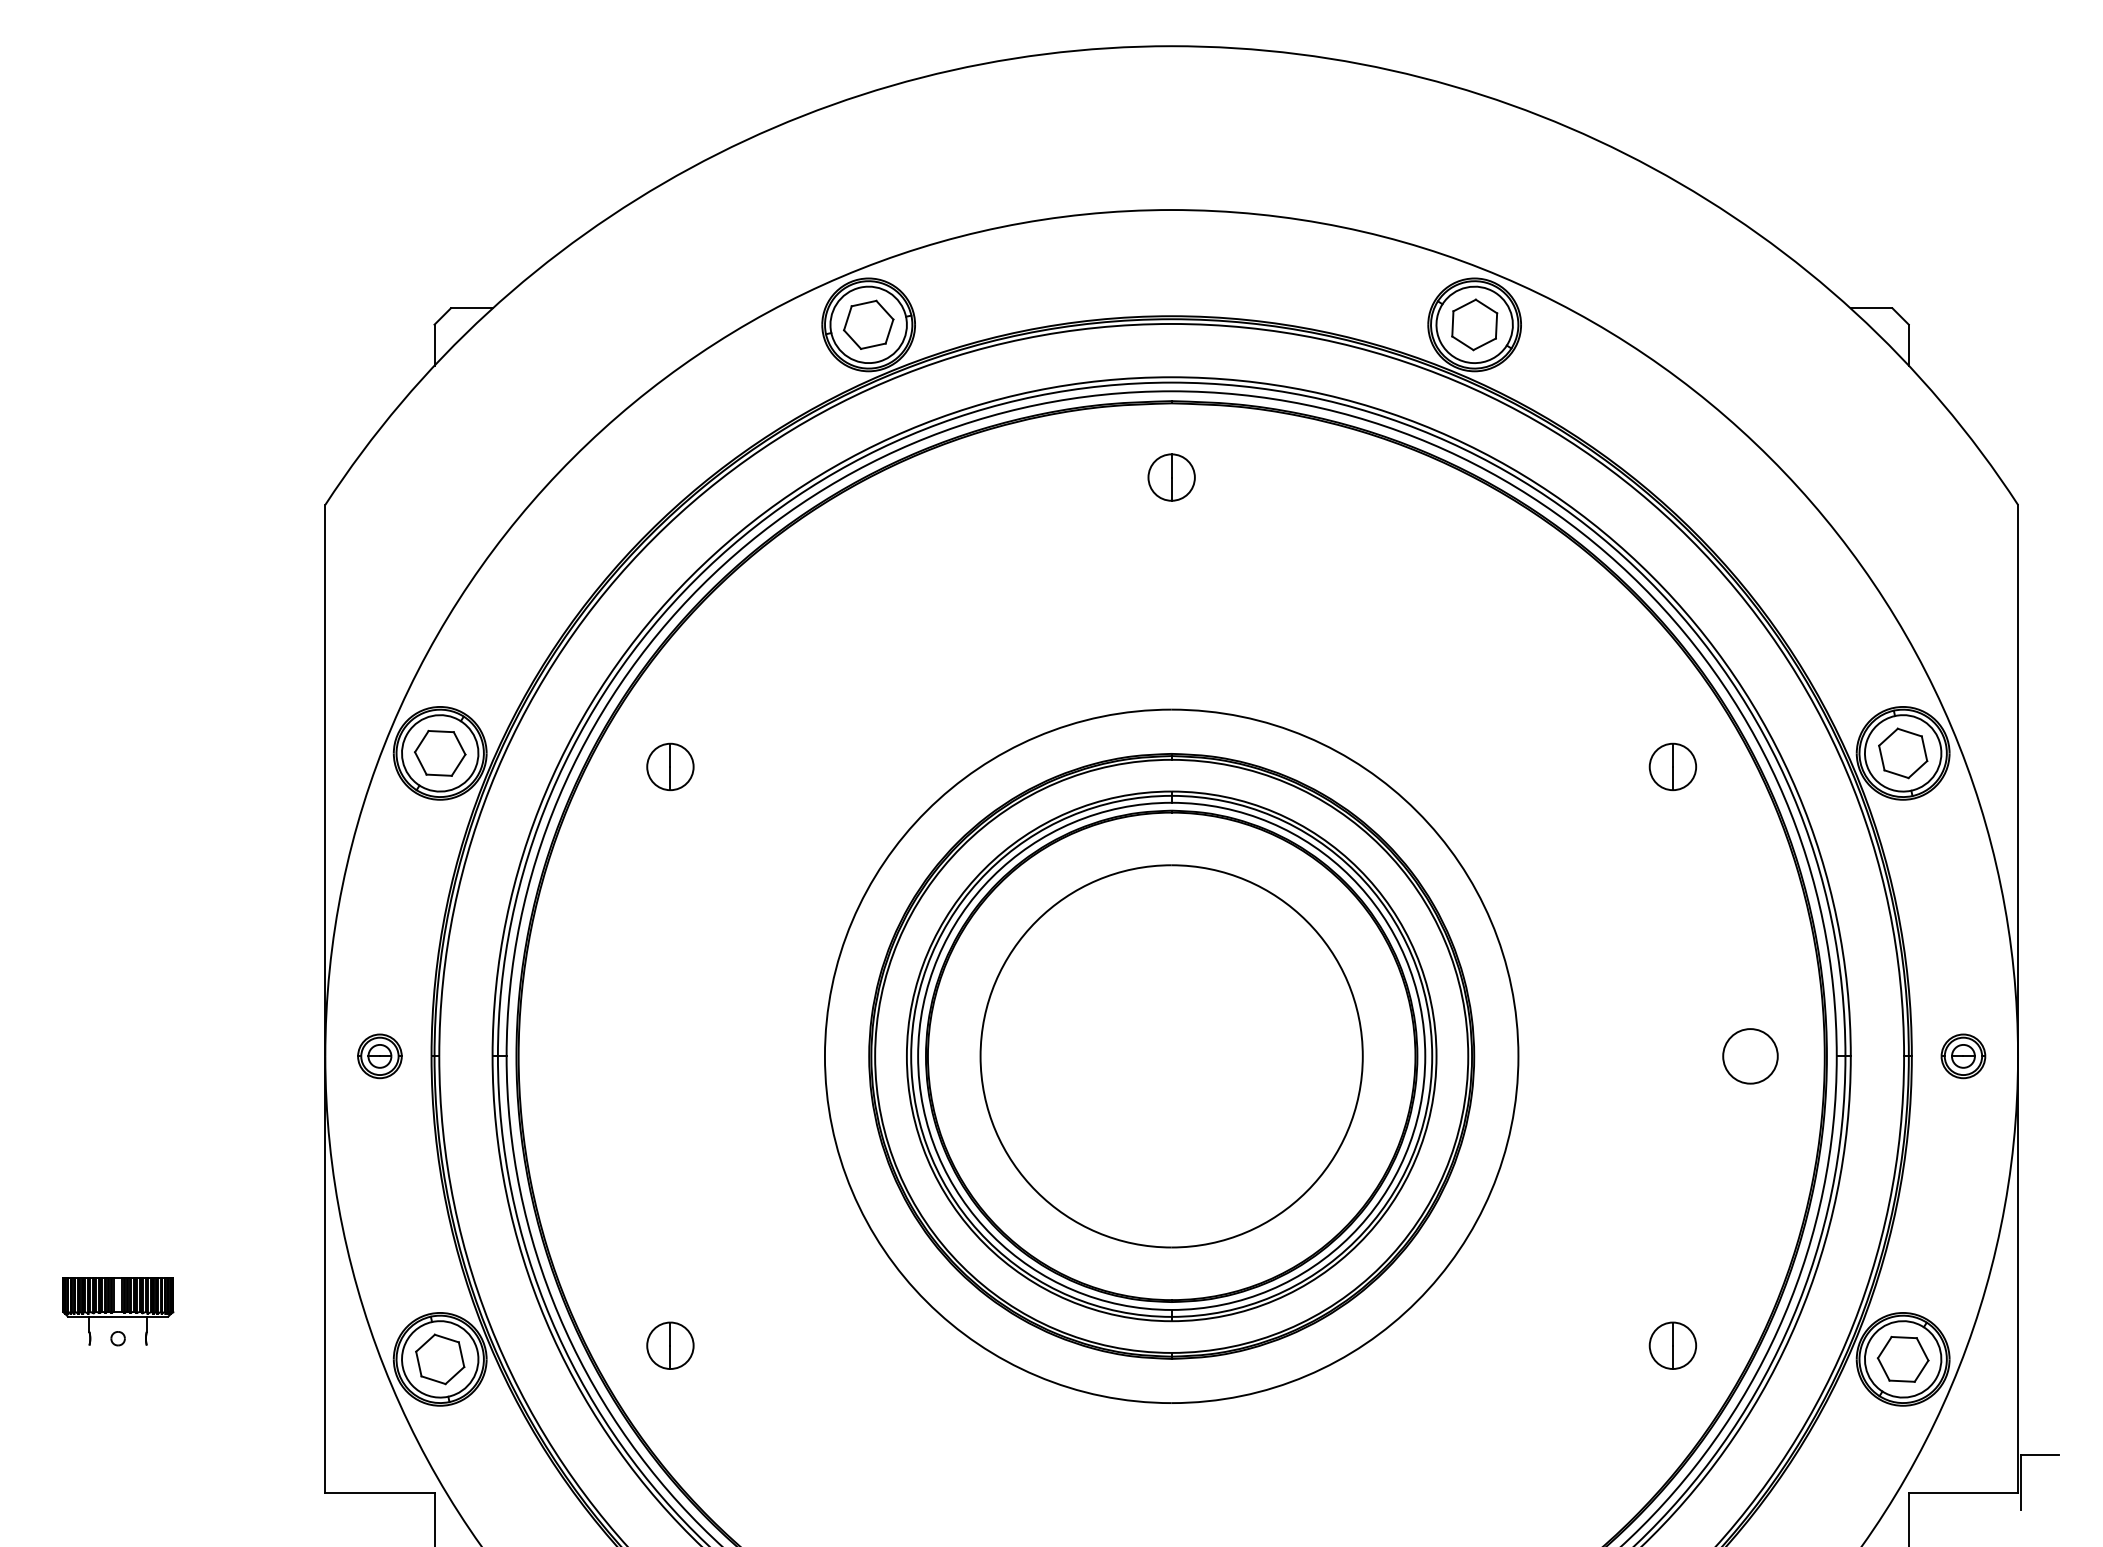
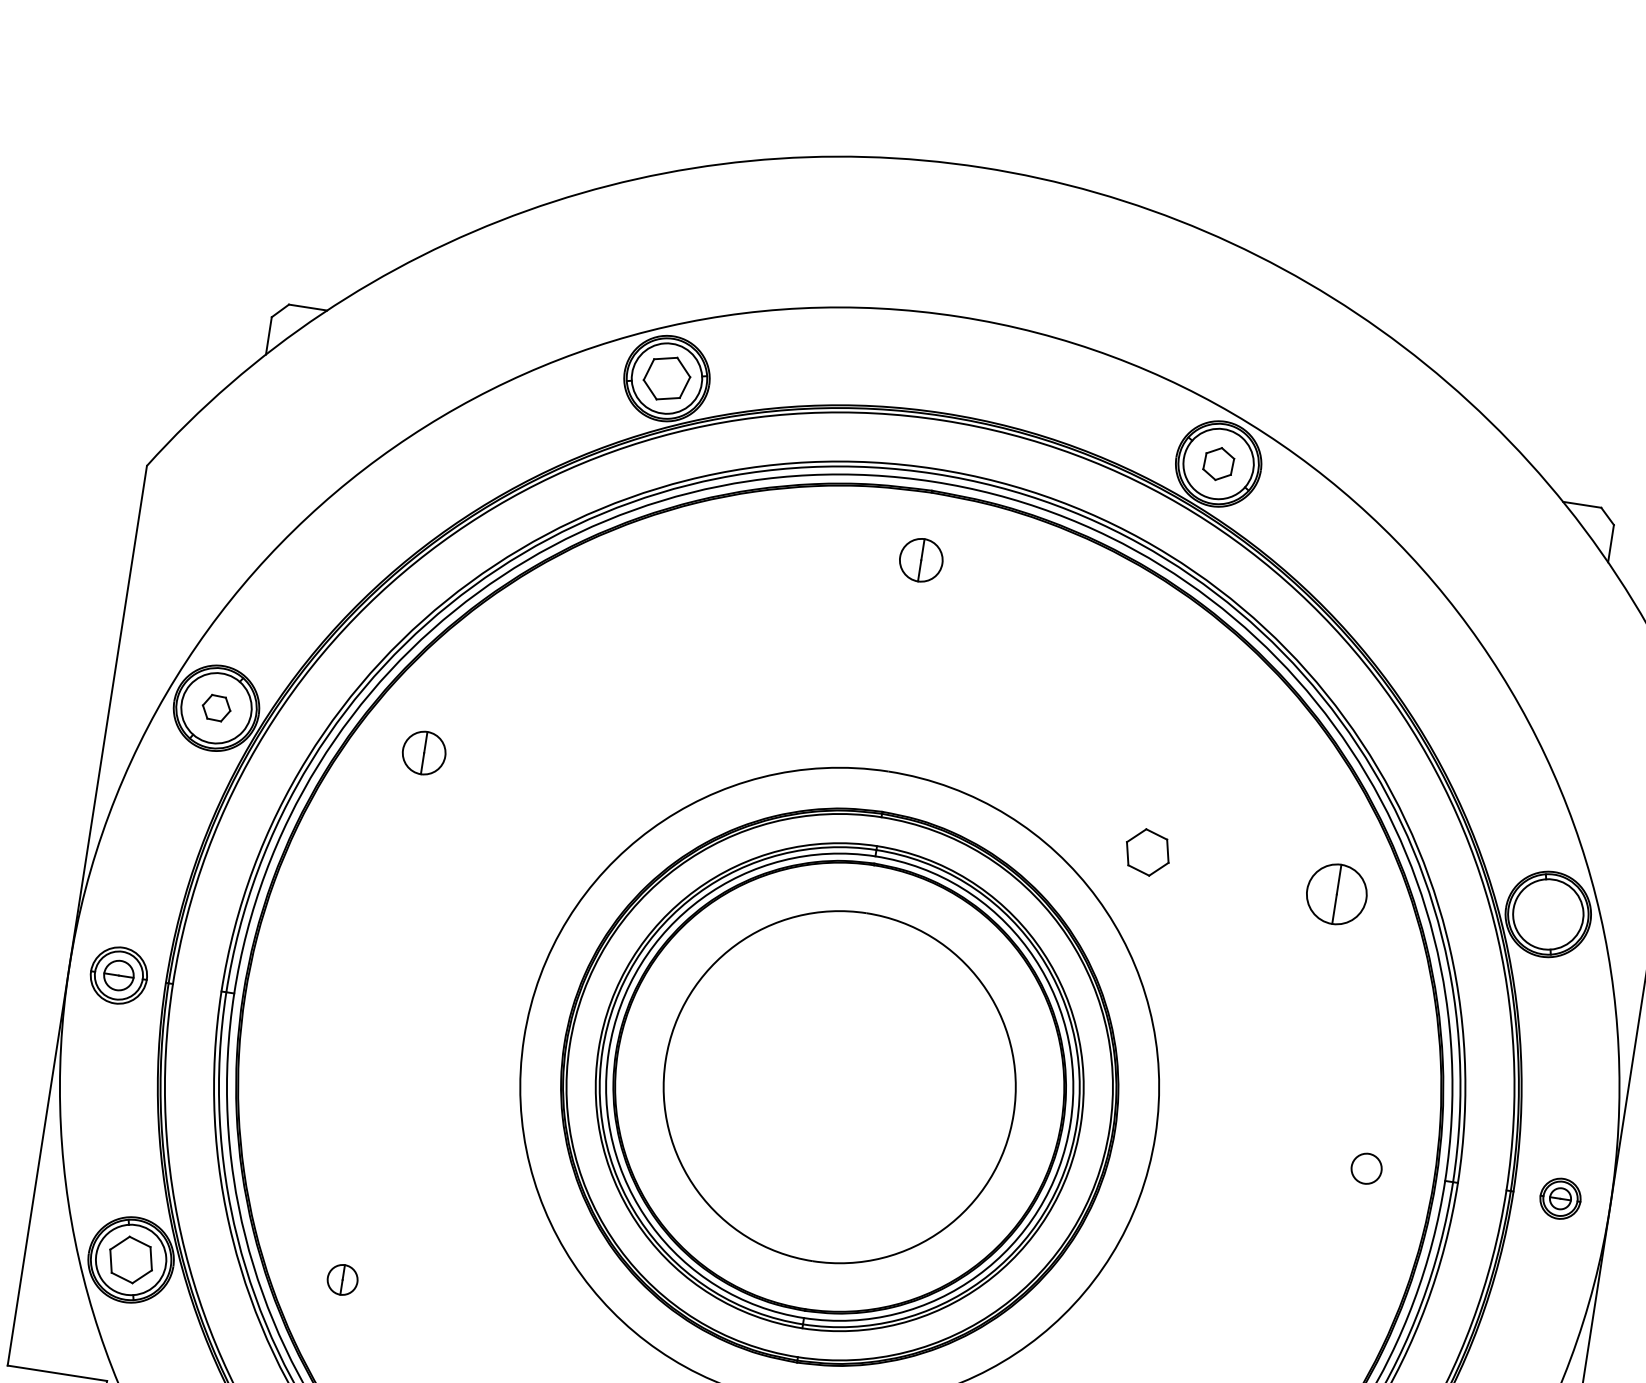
part: (1474, 324) -> (1218, 463), size x0.7
part: (440, 752) -> (216, 707), size x0.6
part: (1903, 753) -> (1148, 852), moved
part: (1672, 766) -> (1336, 893), size x1.4
part: (379, 1056) -> (118, 975), size x1.4
circle: (1750, 1056) -> (1366, 1168), size x0.6
part: (670, 1345) -> (342, 1279), size x0.7

